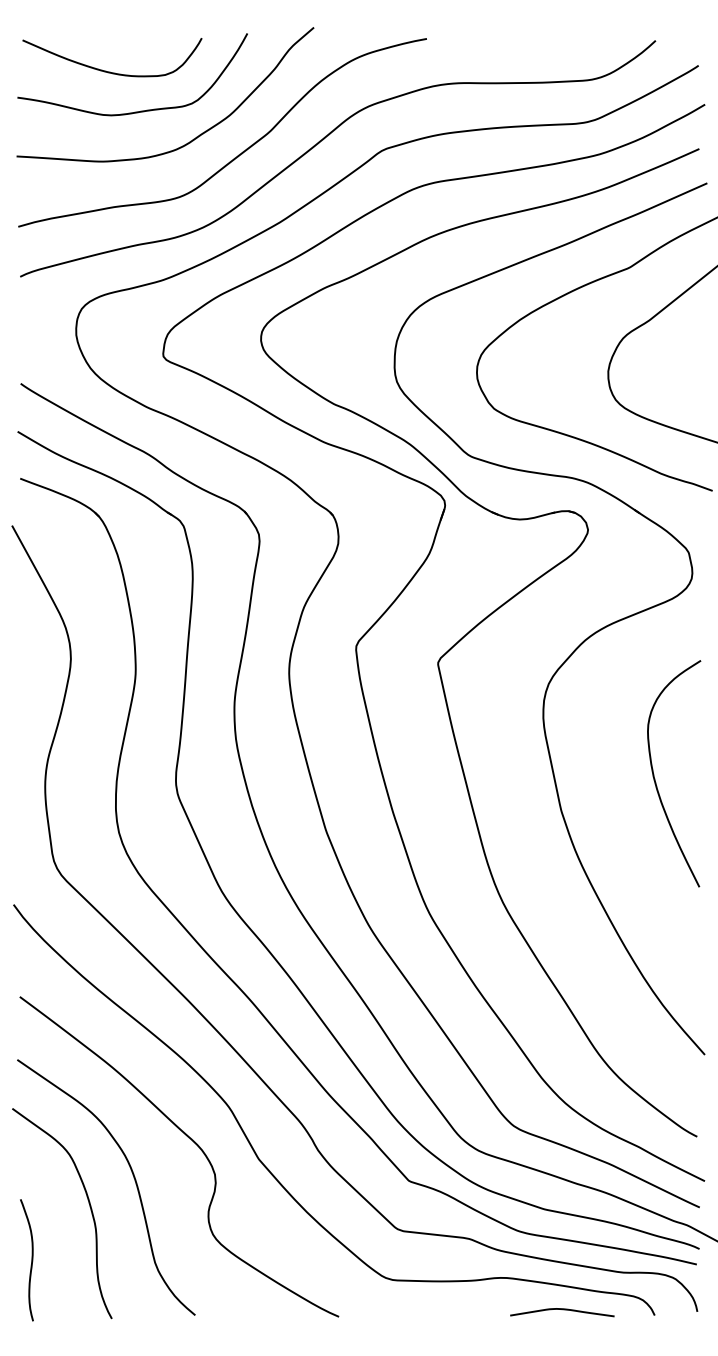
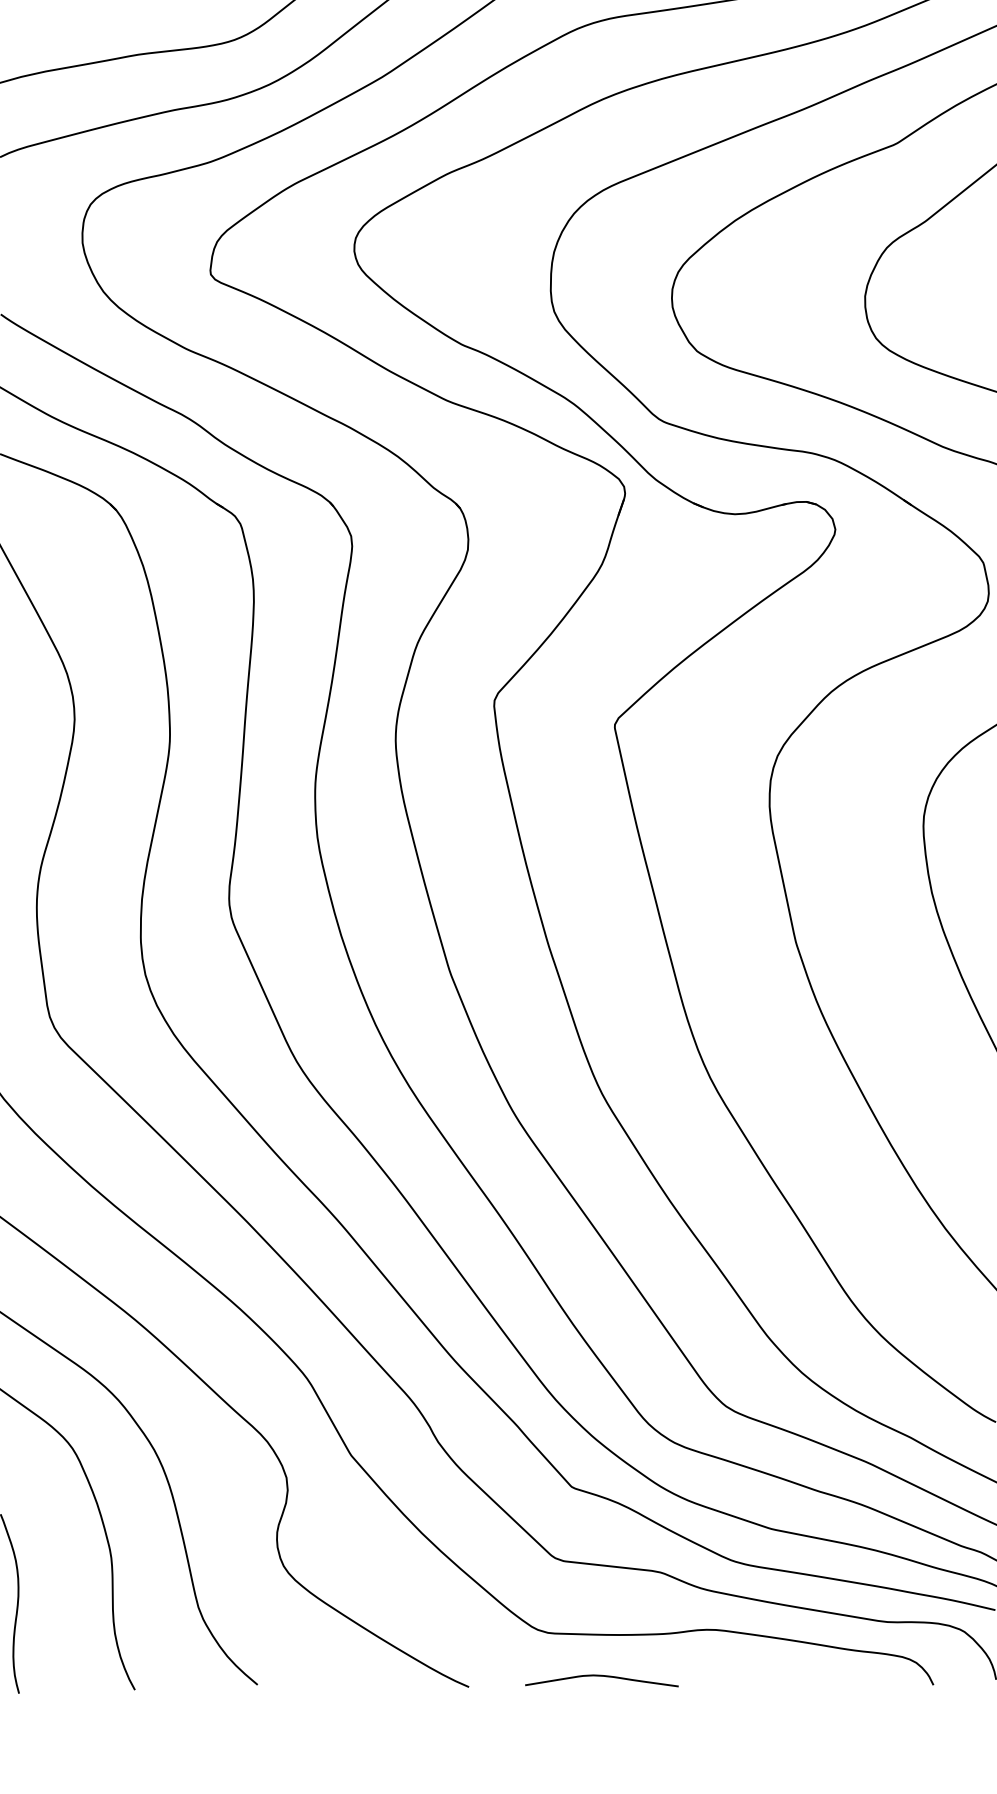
curve: (562, 1310) -> (602, 1677), moved

